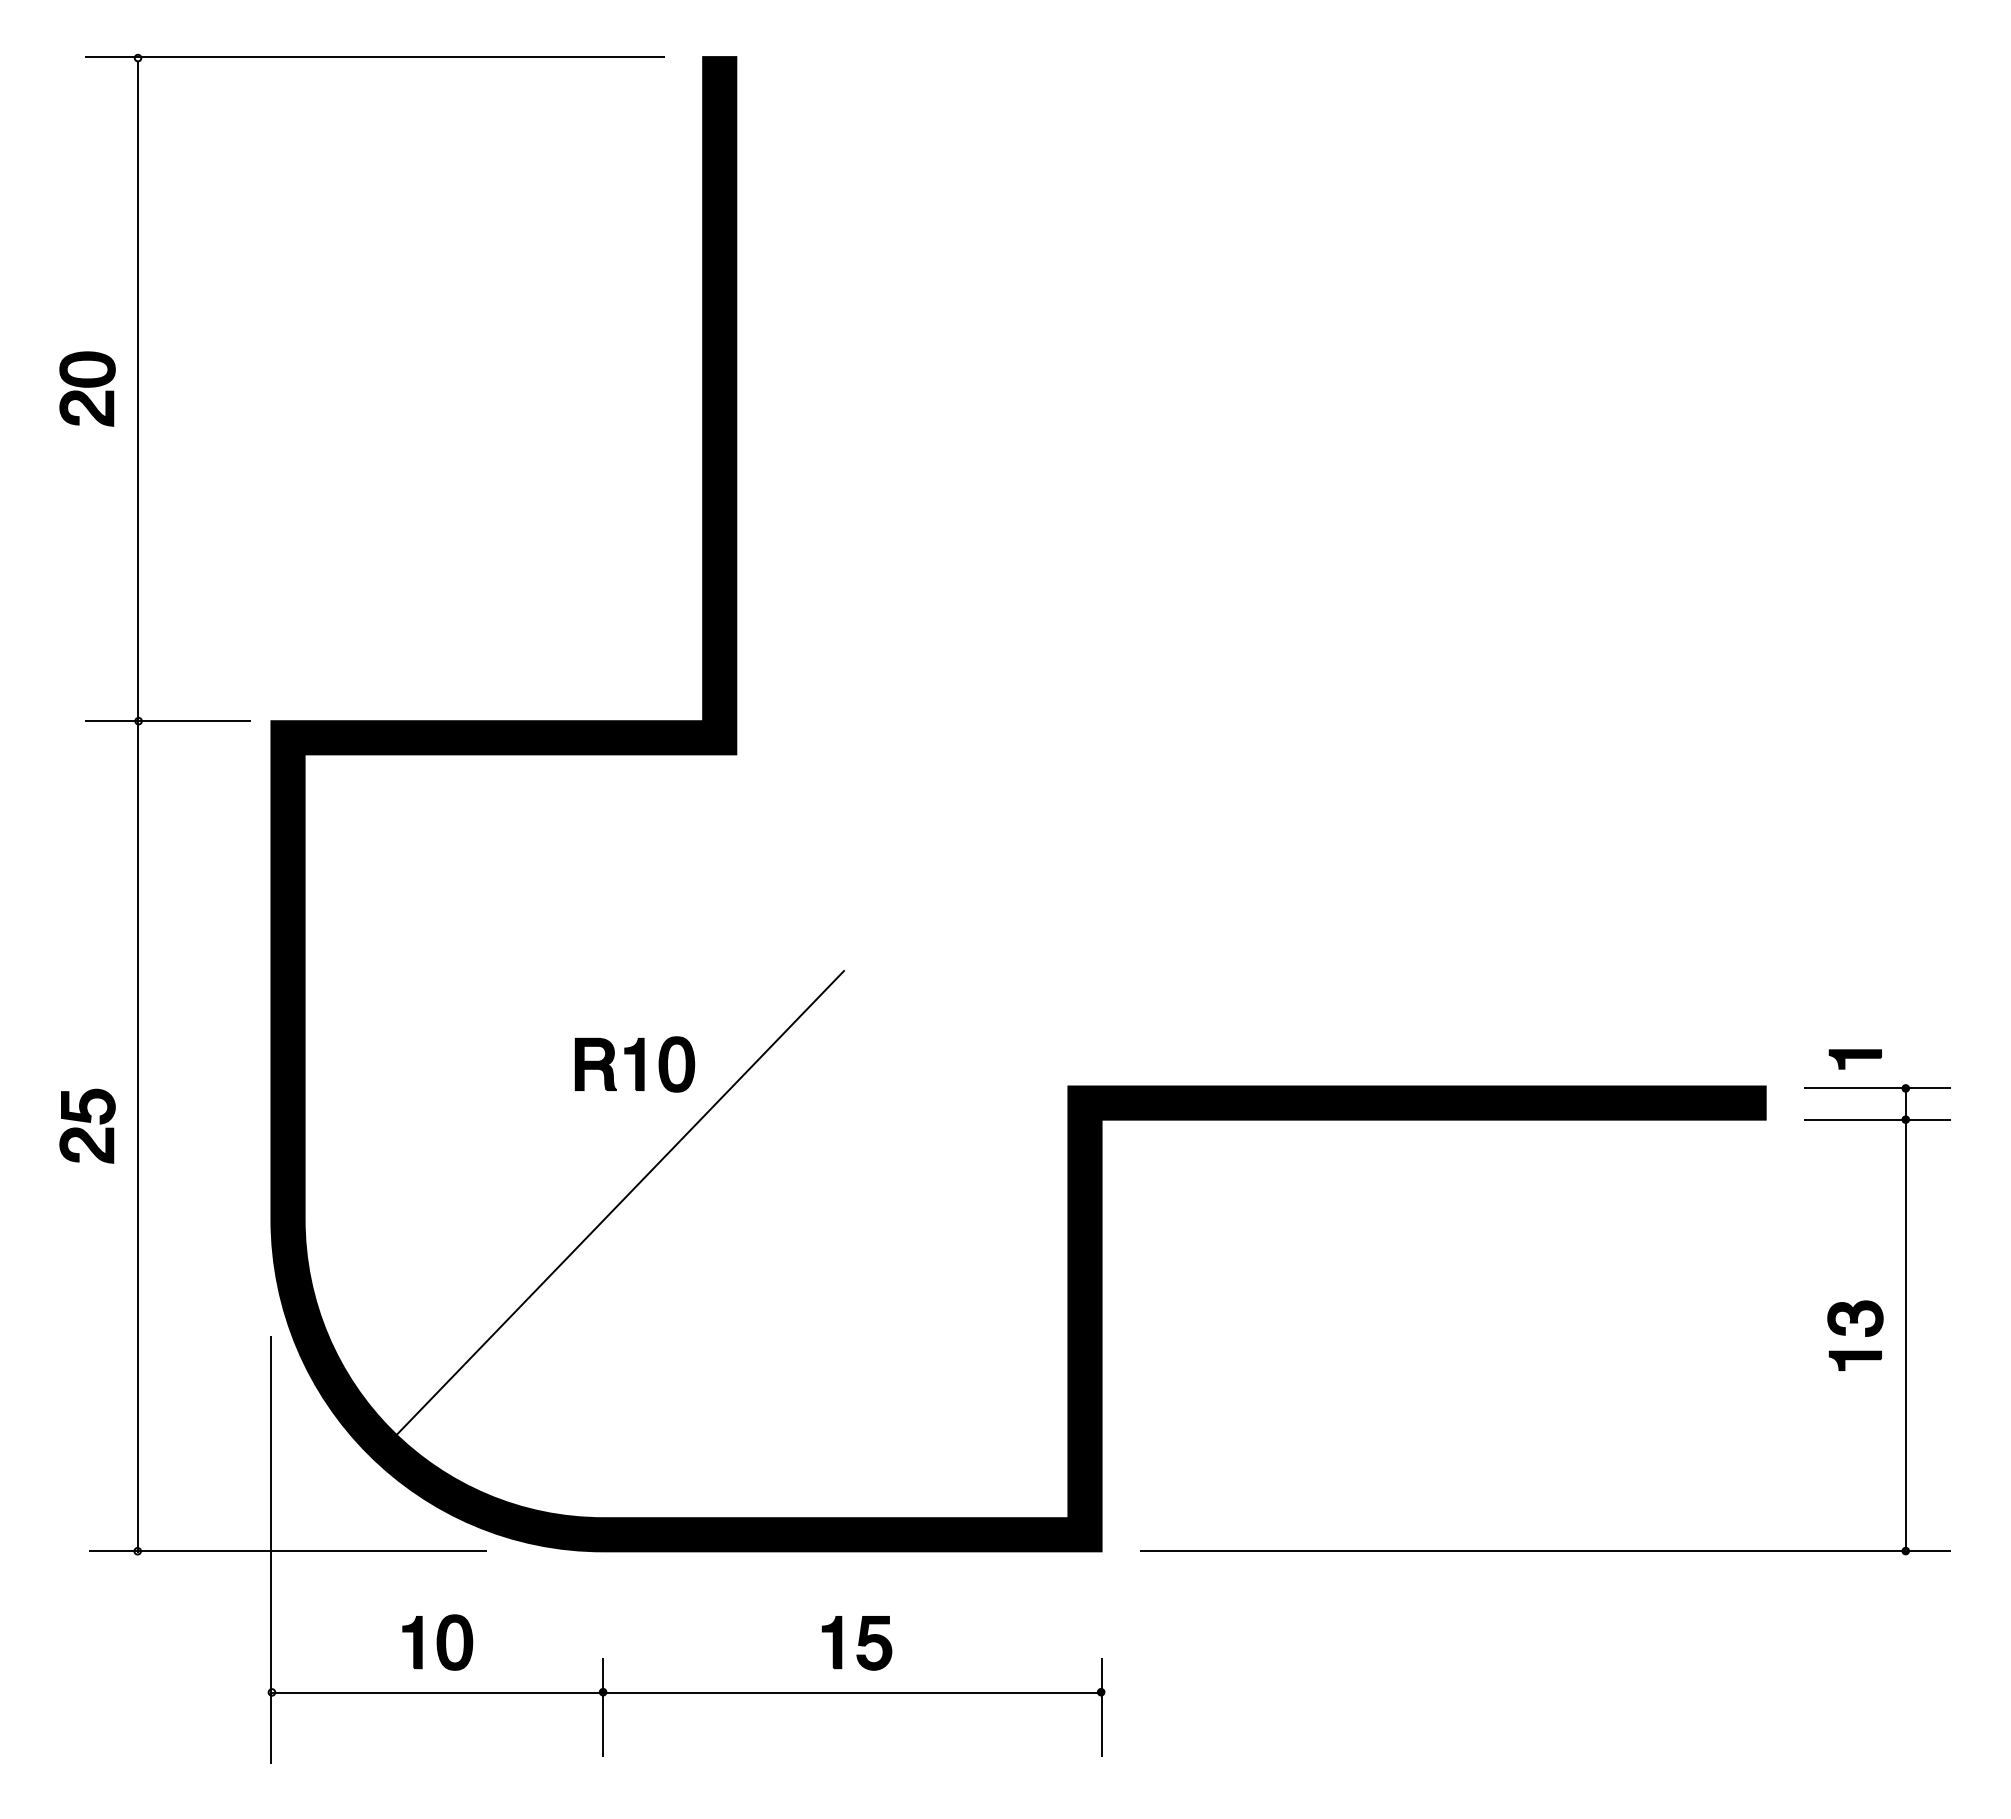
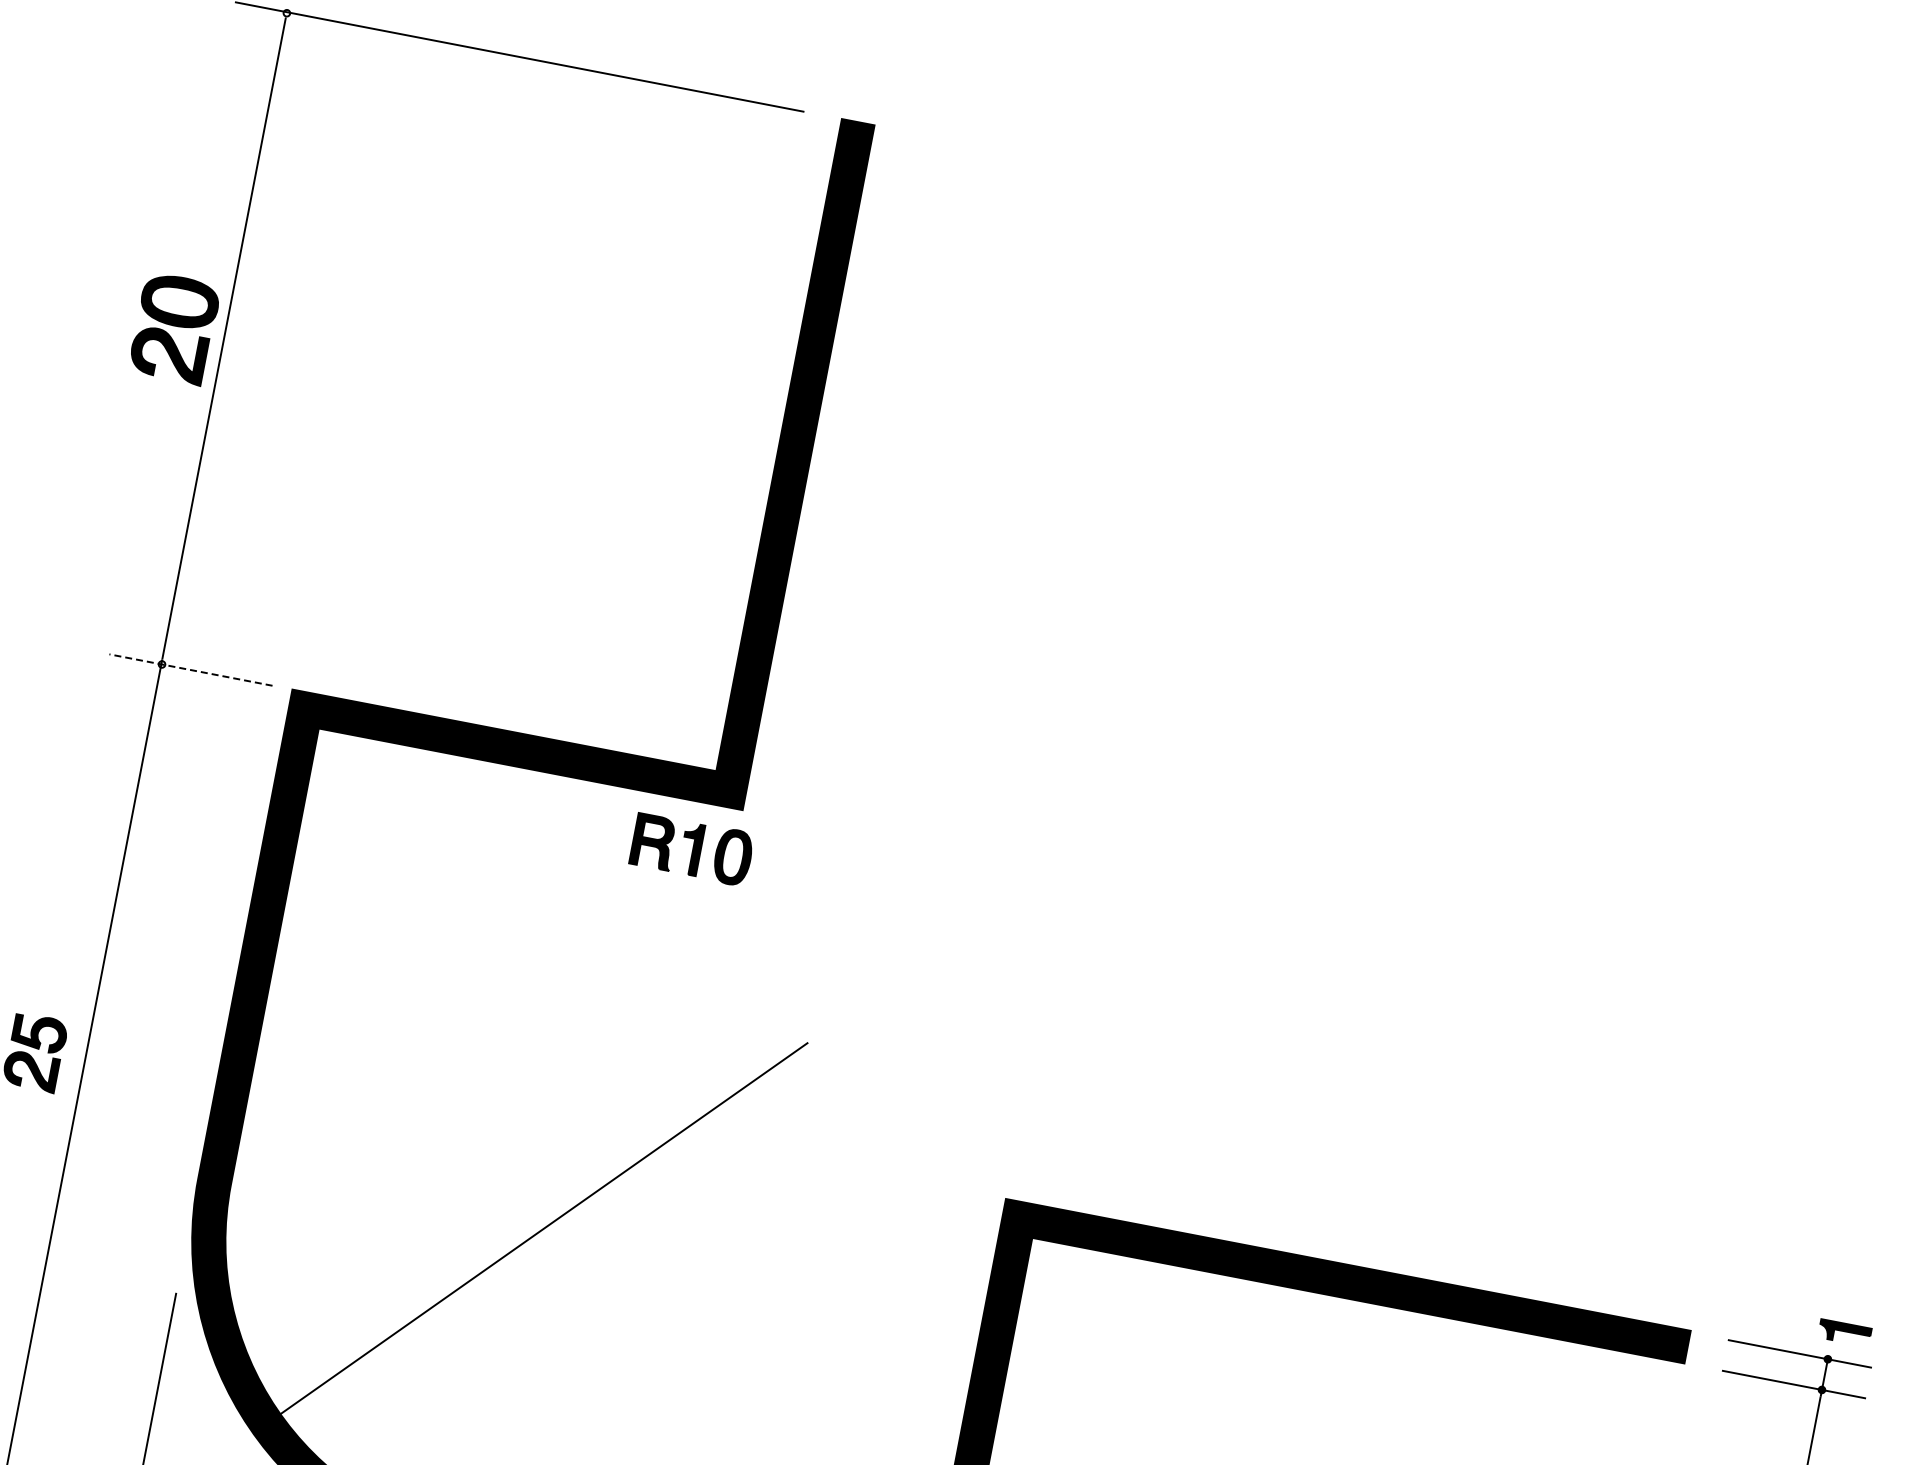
part: (87, 388) -> (174, 328), size x1.4
line: (167, 721) -> (190, 670), solid -> dashed
part: (1854, 1059) -> (1843, 1332), moved
part: (634, 1064) -> (691, 849), moved

